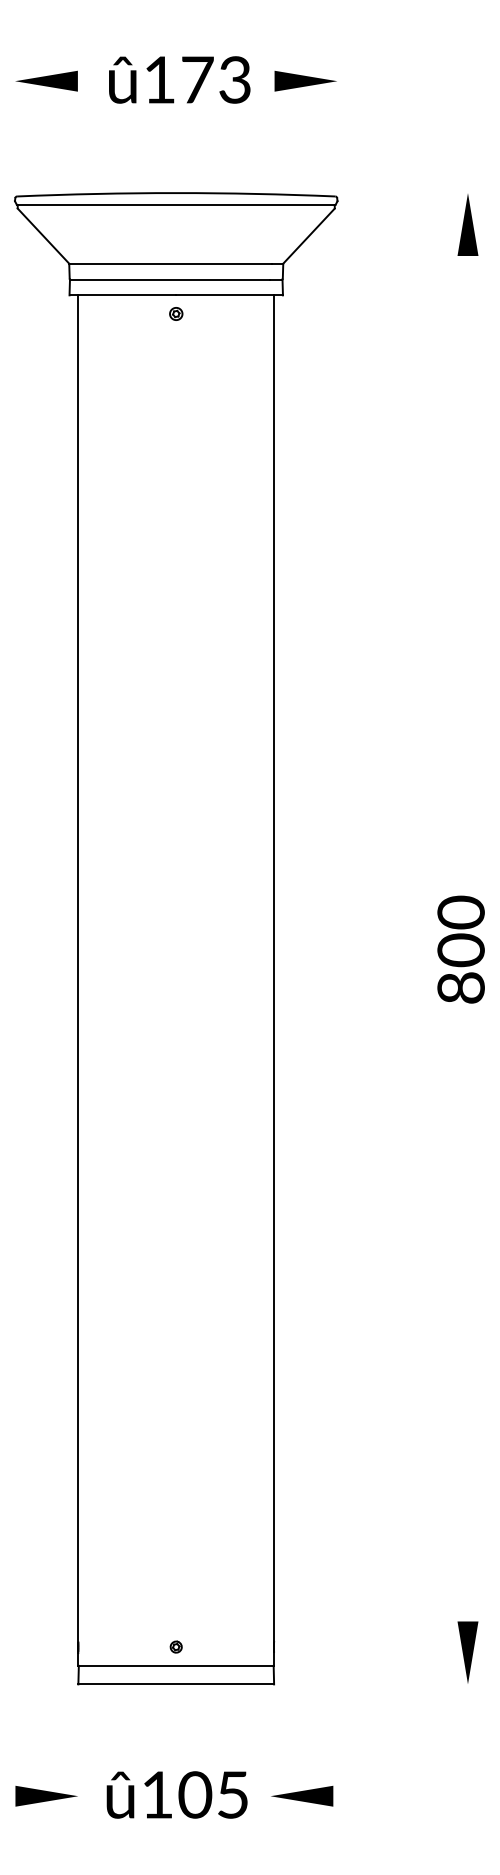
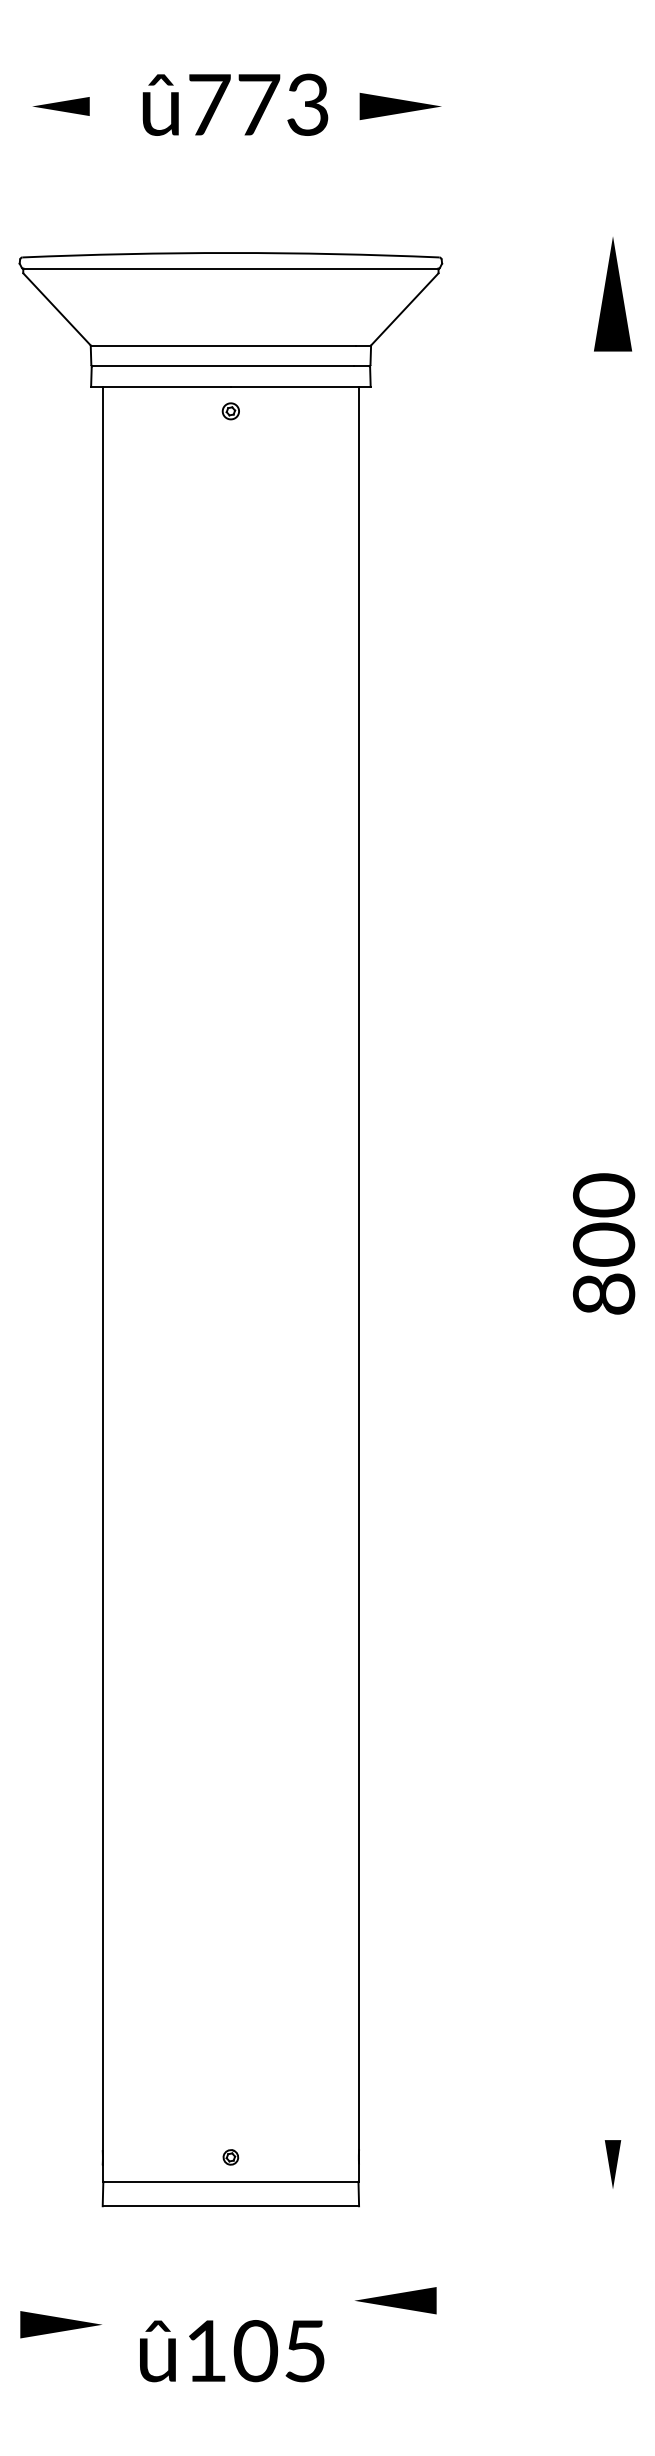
text: (159, 79) -> (209, 104), û173 -> û773
part: (46, 81) -> (60, 106), size x0.7
part: (467, 224) -> (612, 294), size x1.4
part: (467, 1652) -> (612, 2164), size x0.6
part: (46, 1796) -> (60, 2324), moved
part: (301, 1796) -> (395, 2300), moved

